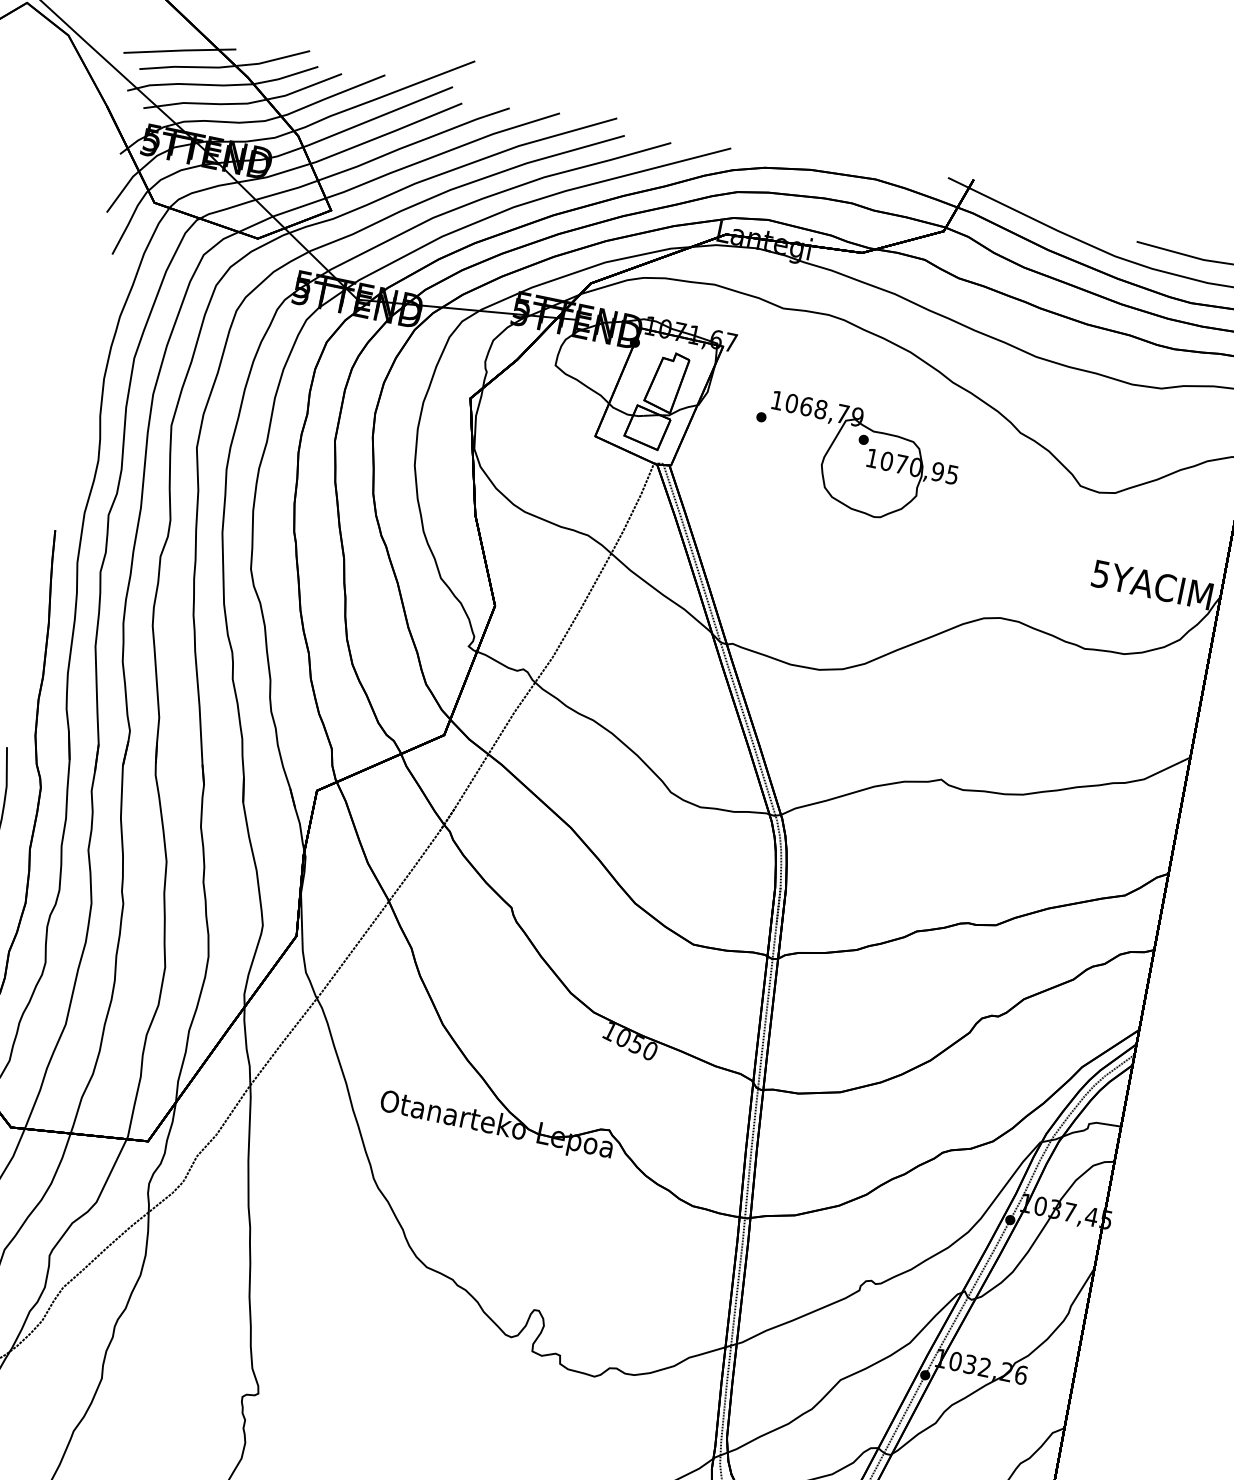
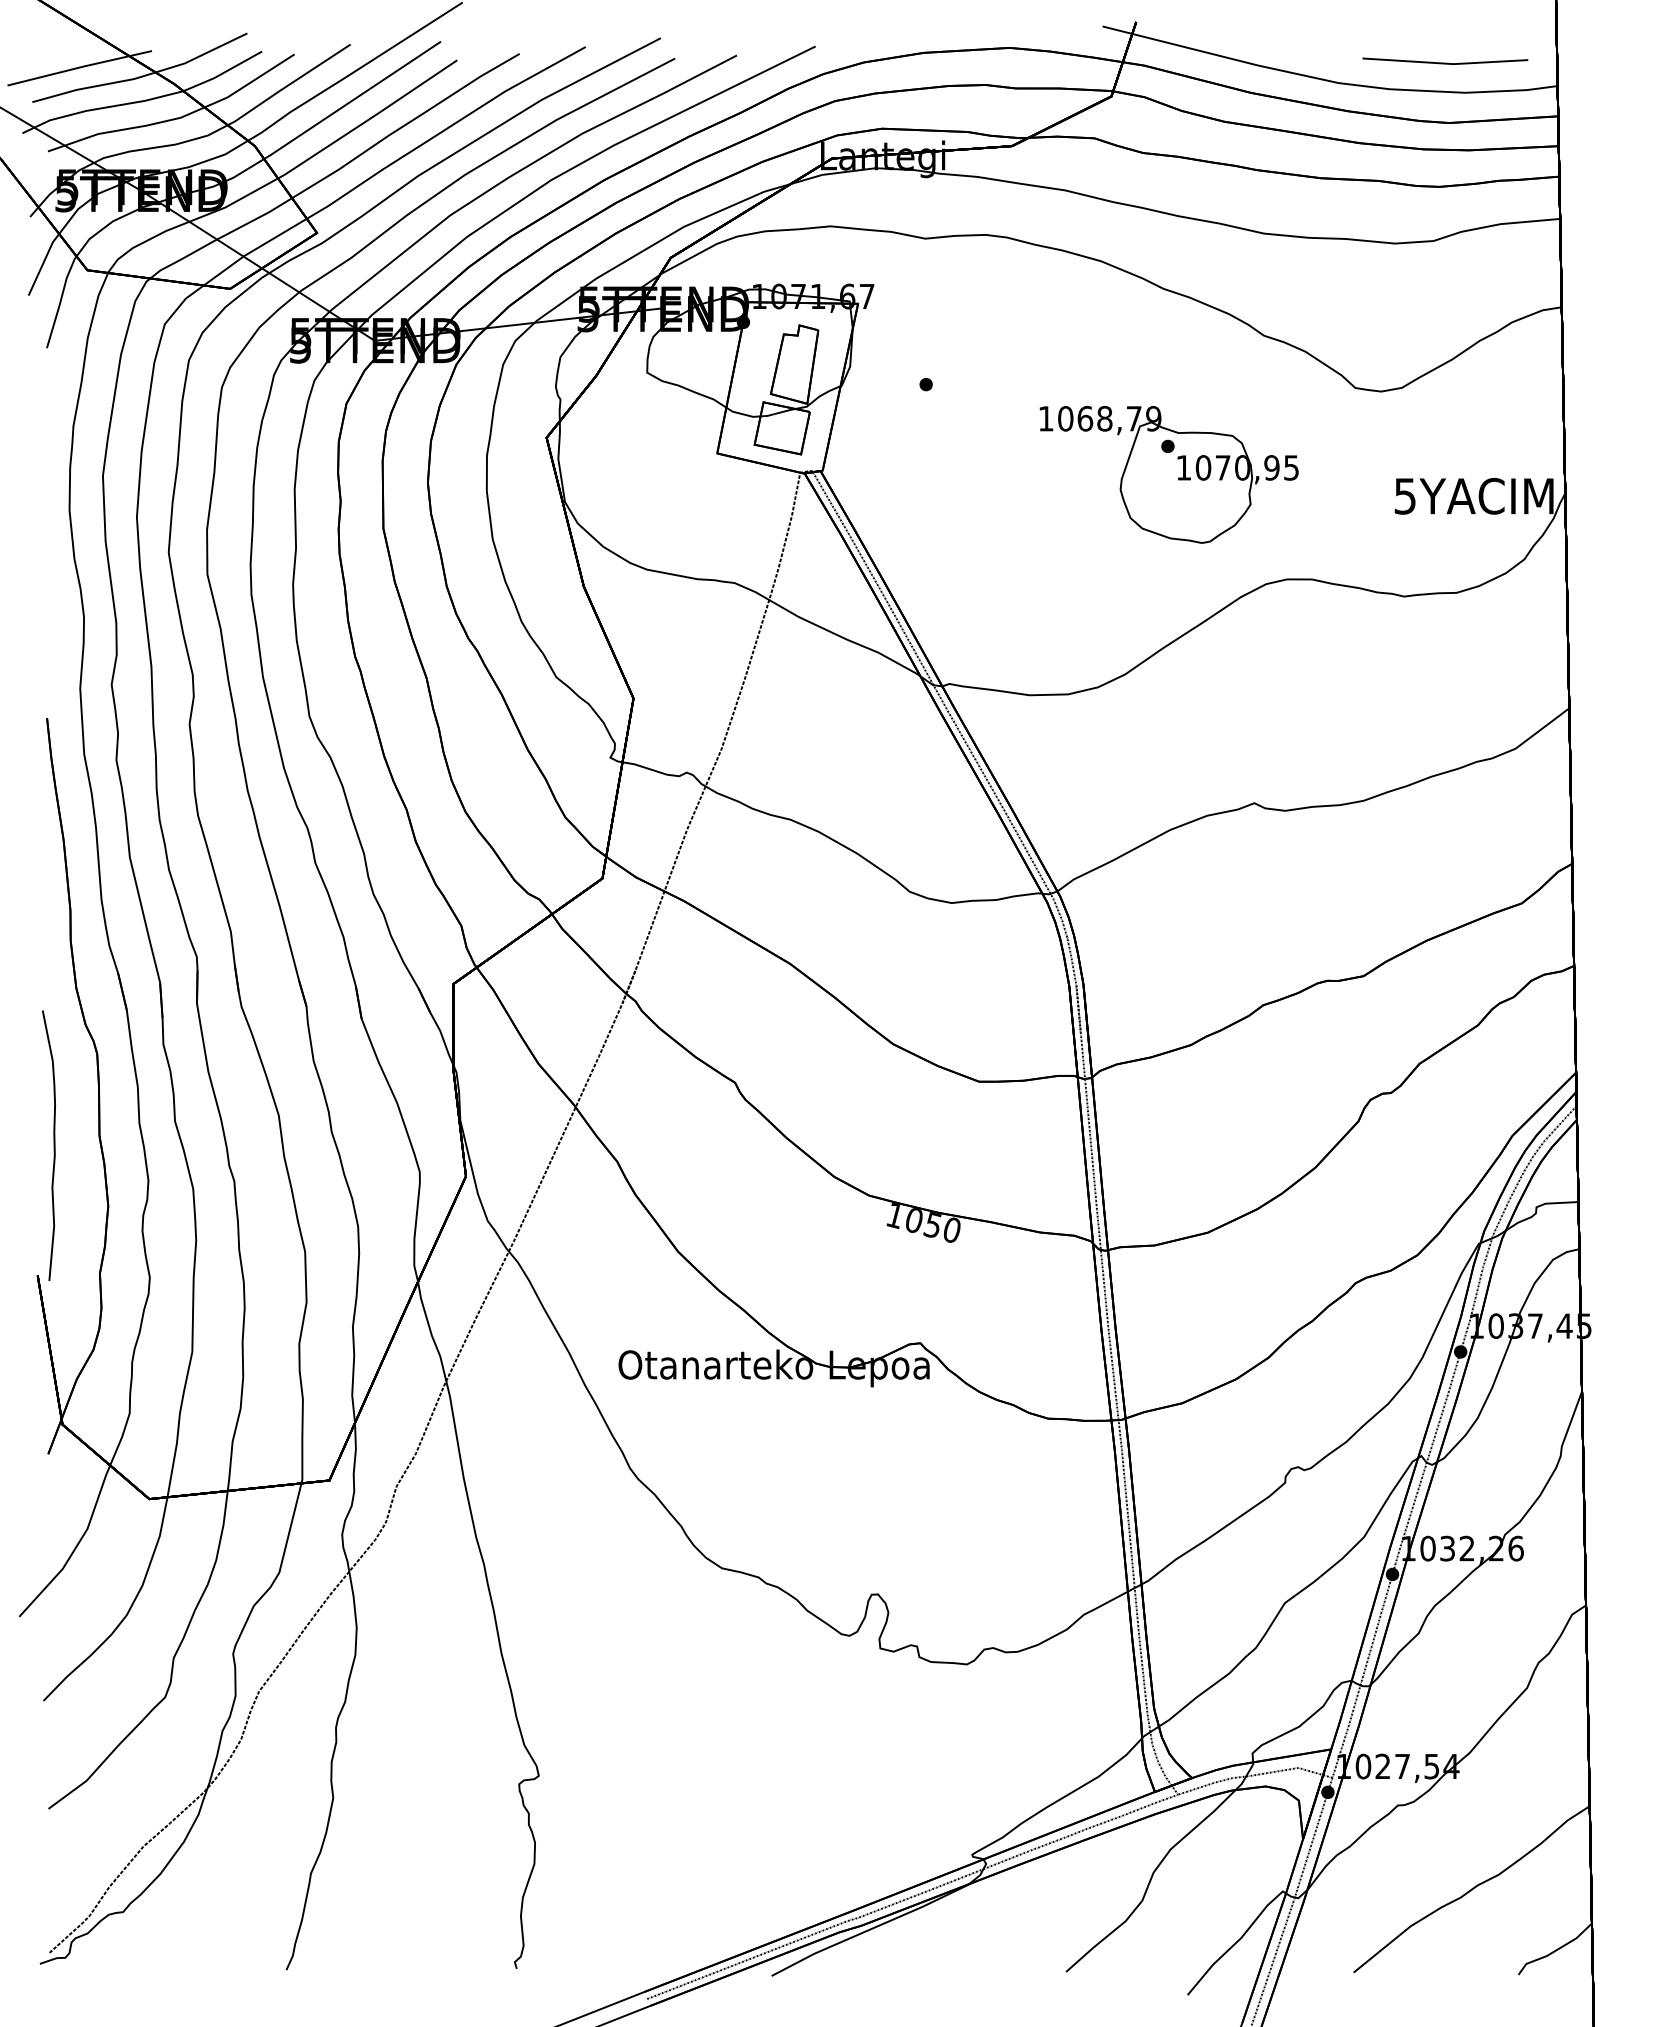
part: (859, 460) -> (1168, 474), moved

